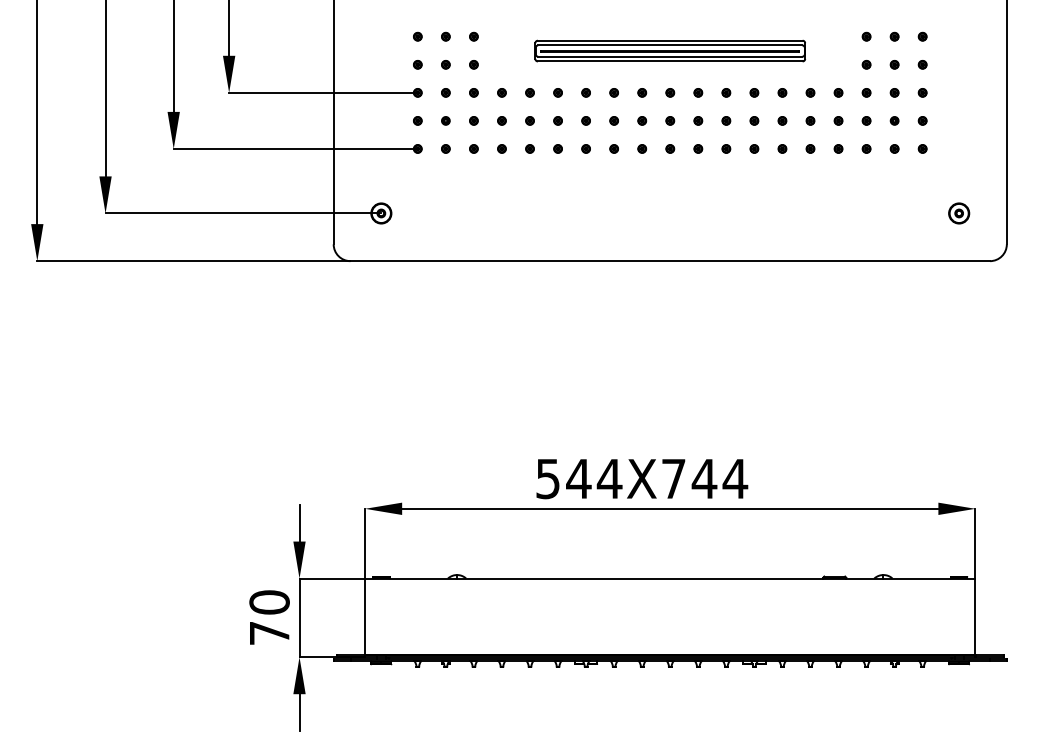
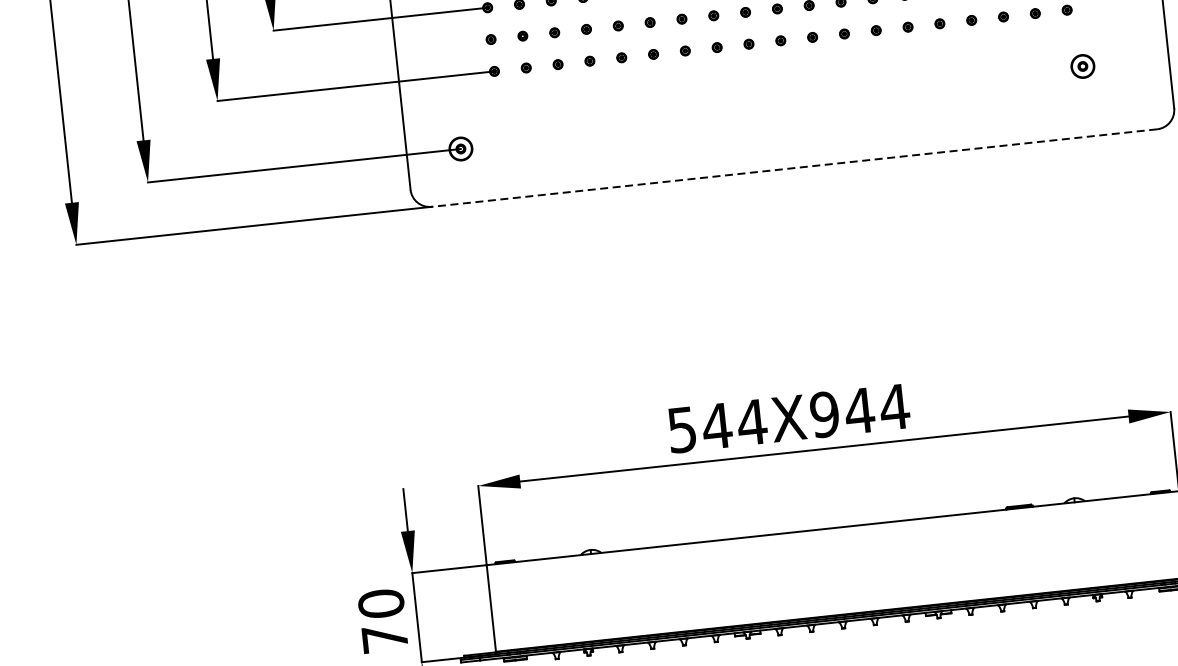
part: (959, 213) -> (1083, 66), moved
line: (670, 261) -> (794, 168), solid -> dashed
text: (673, 478) -> (824, 414), 544X744 -> 544X944

